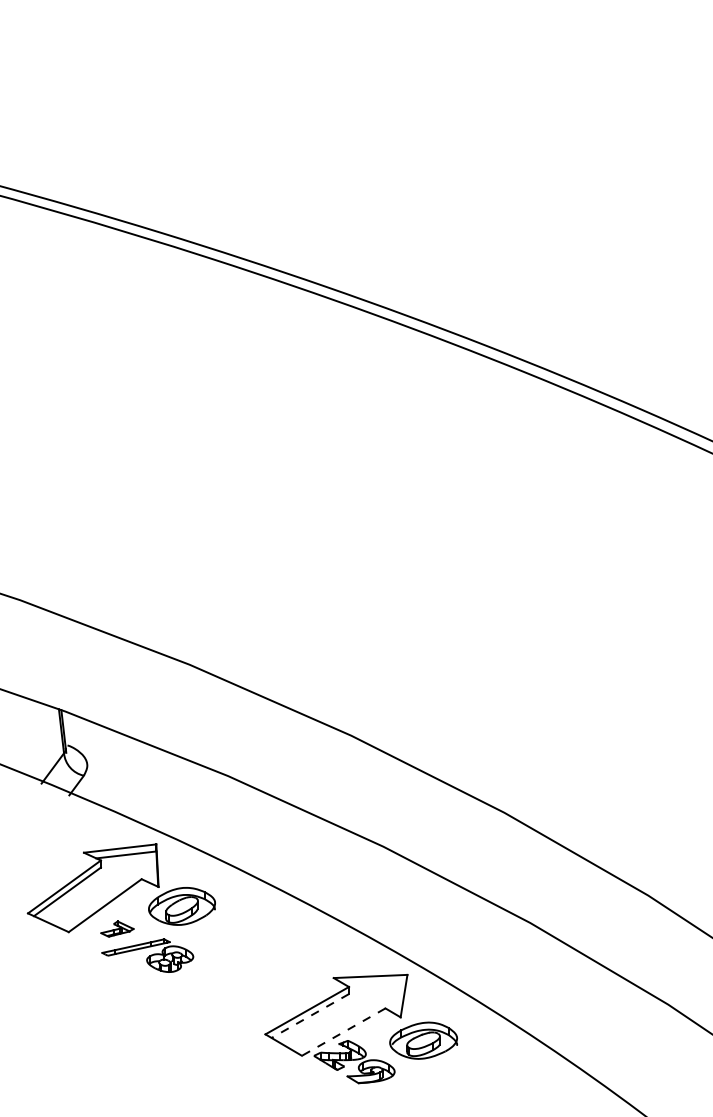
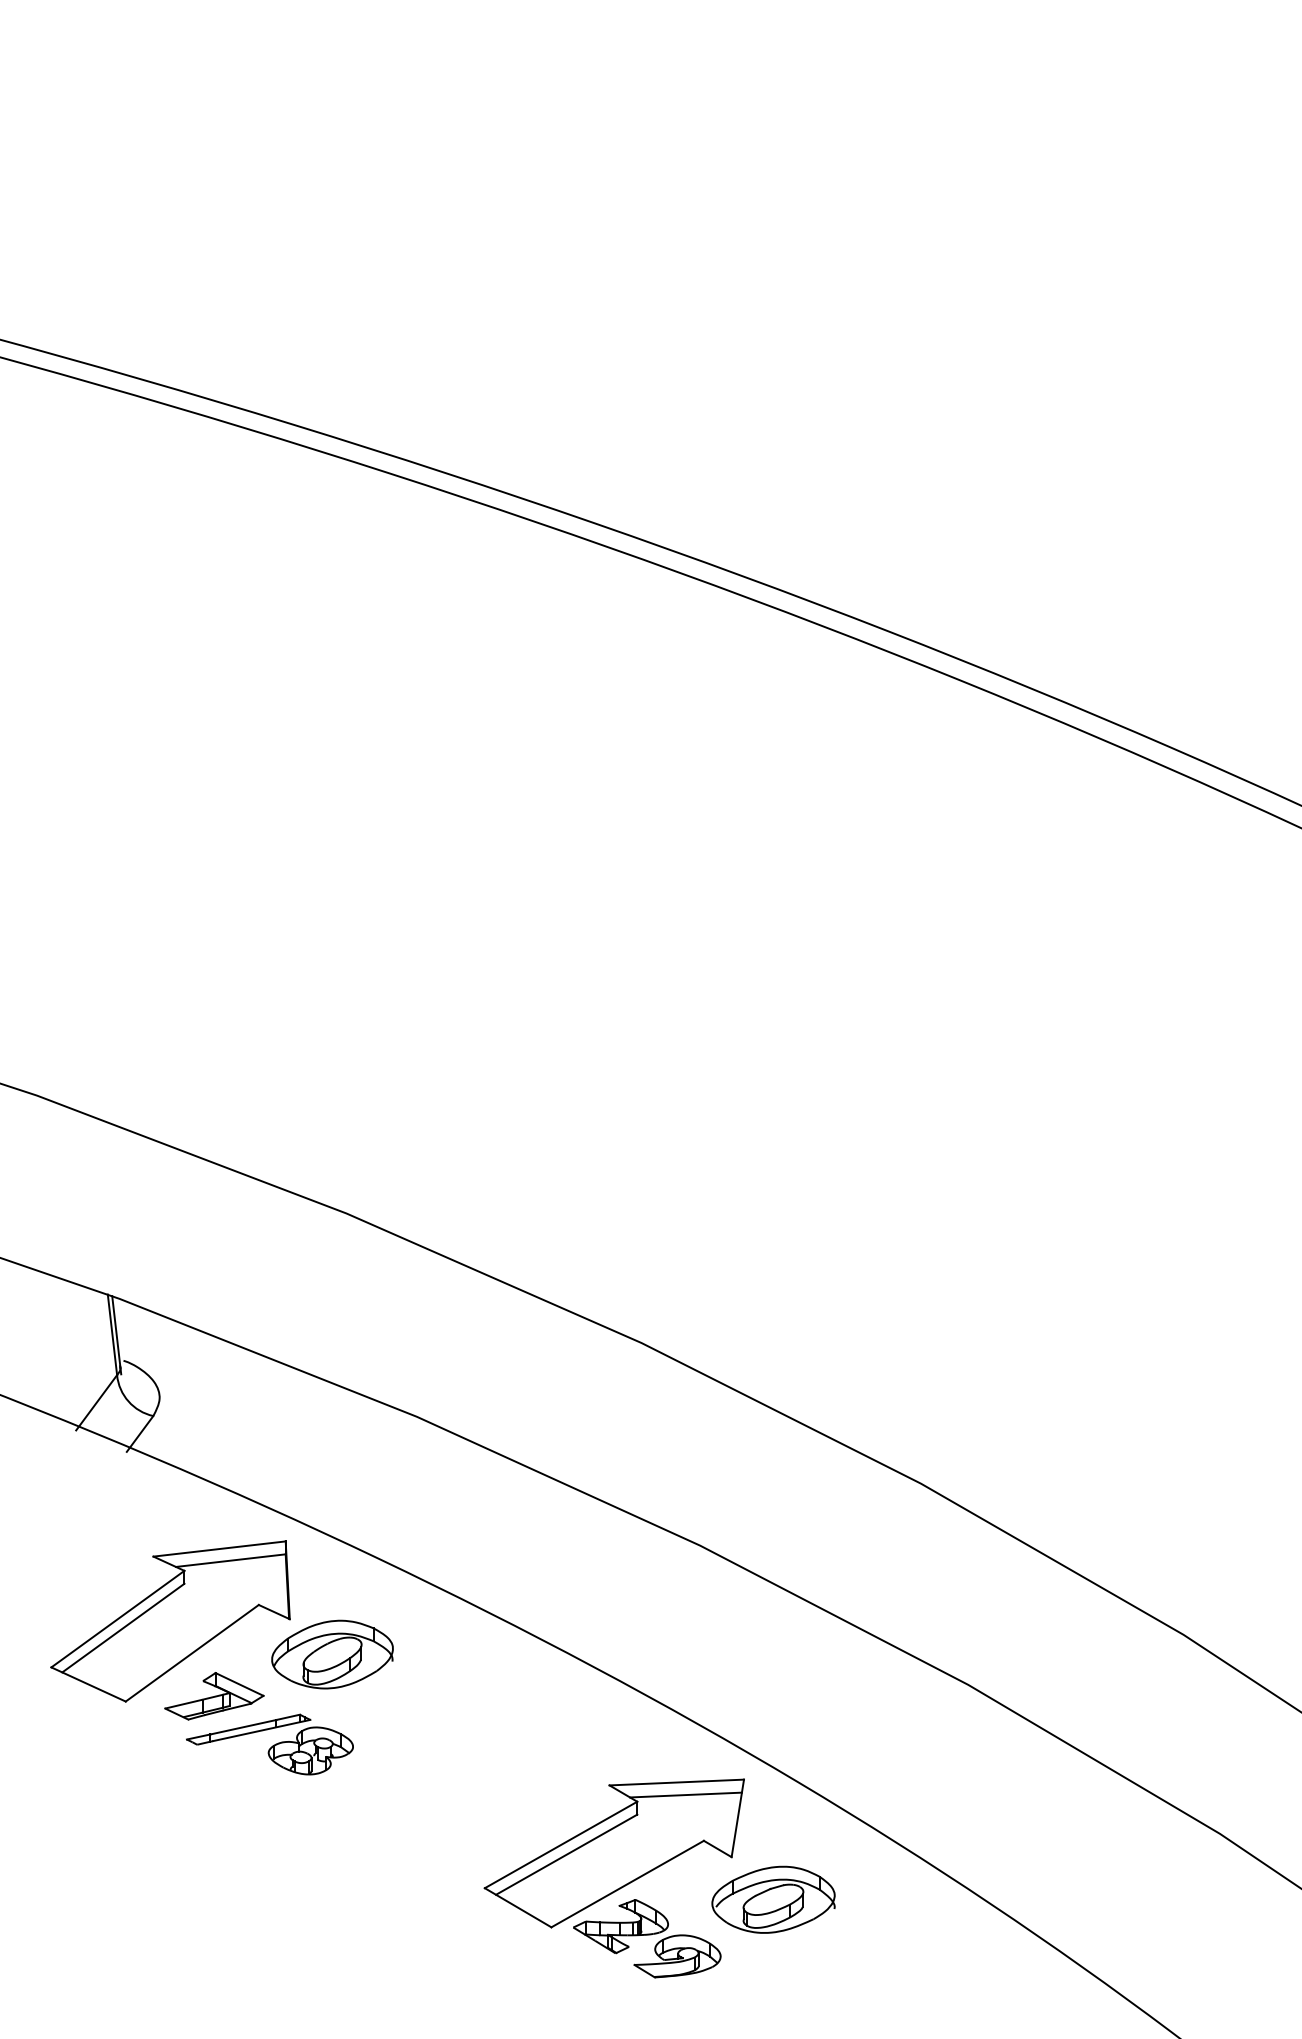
part: (117, 928) -> (214, 1694), size x1.67
line: (375, 983) -> (685, 1795), added
line: (309, 1016) -> (565, 1855), dashed -> solid
line: (343, 1032) -> (627, 1884), dashed -> solid

